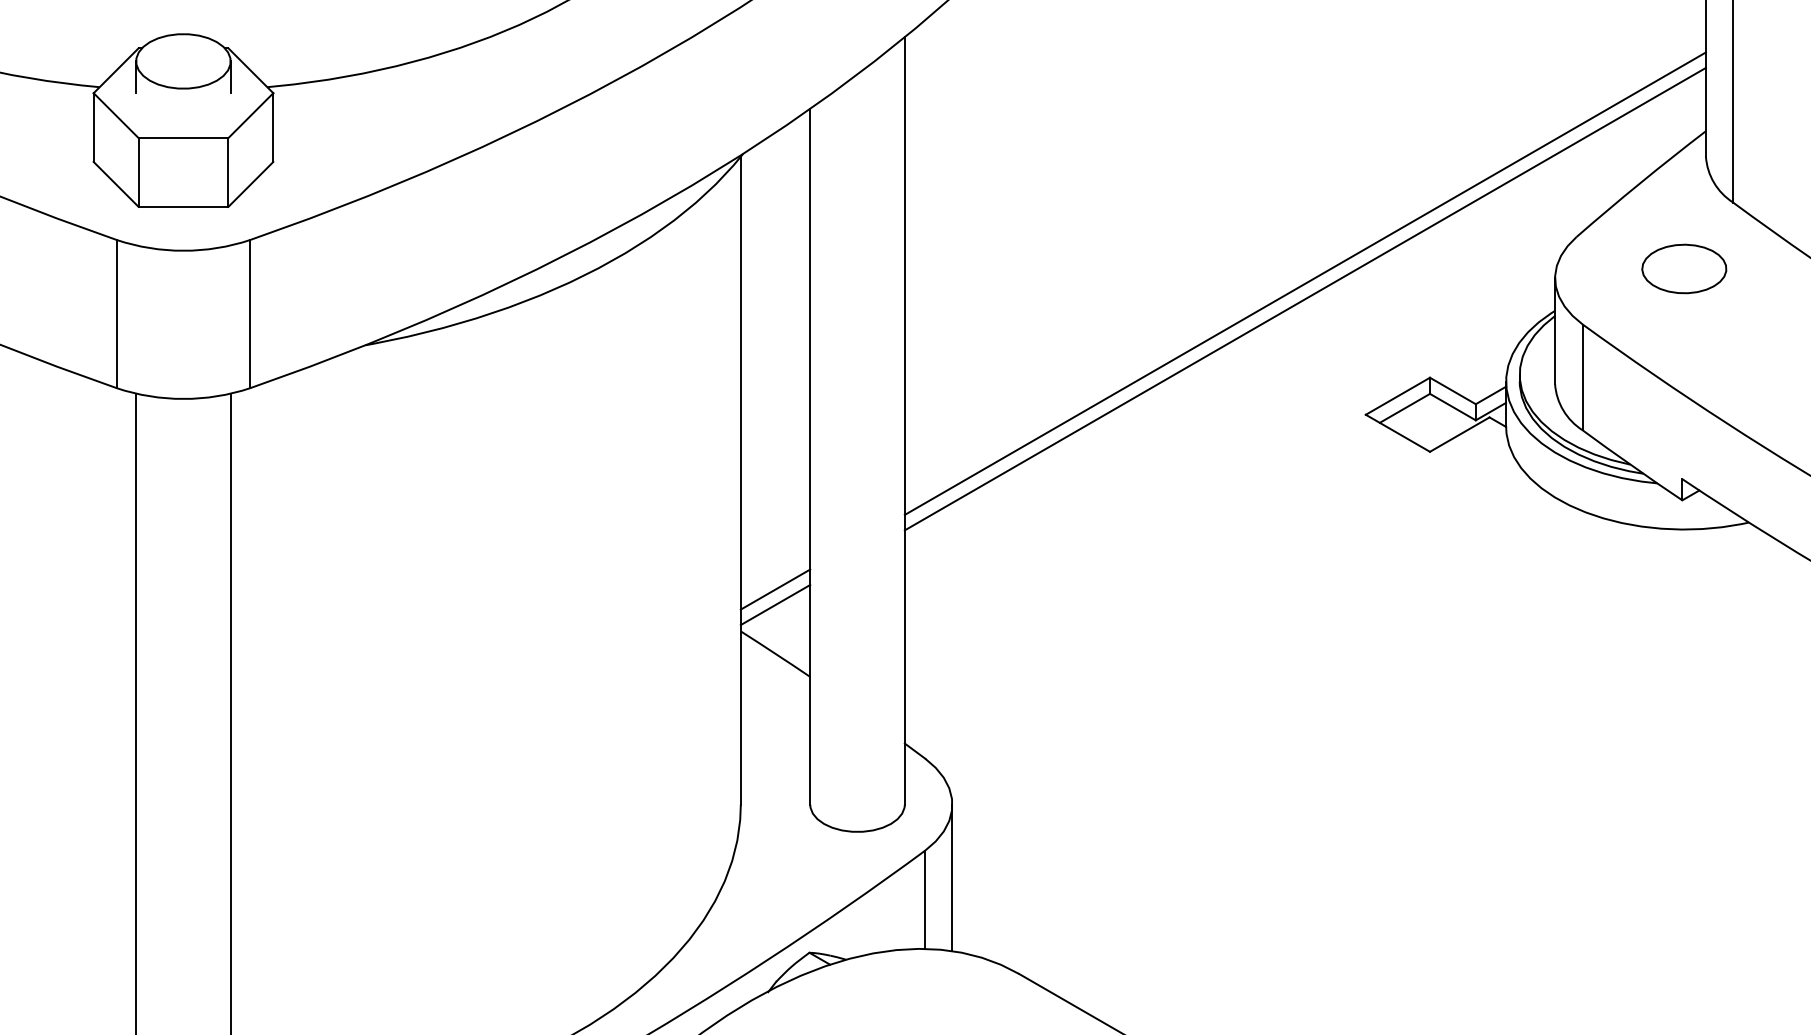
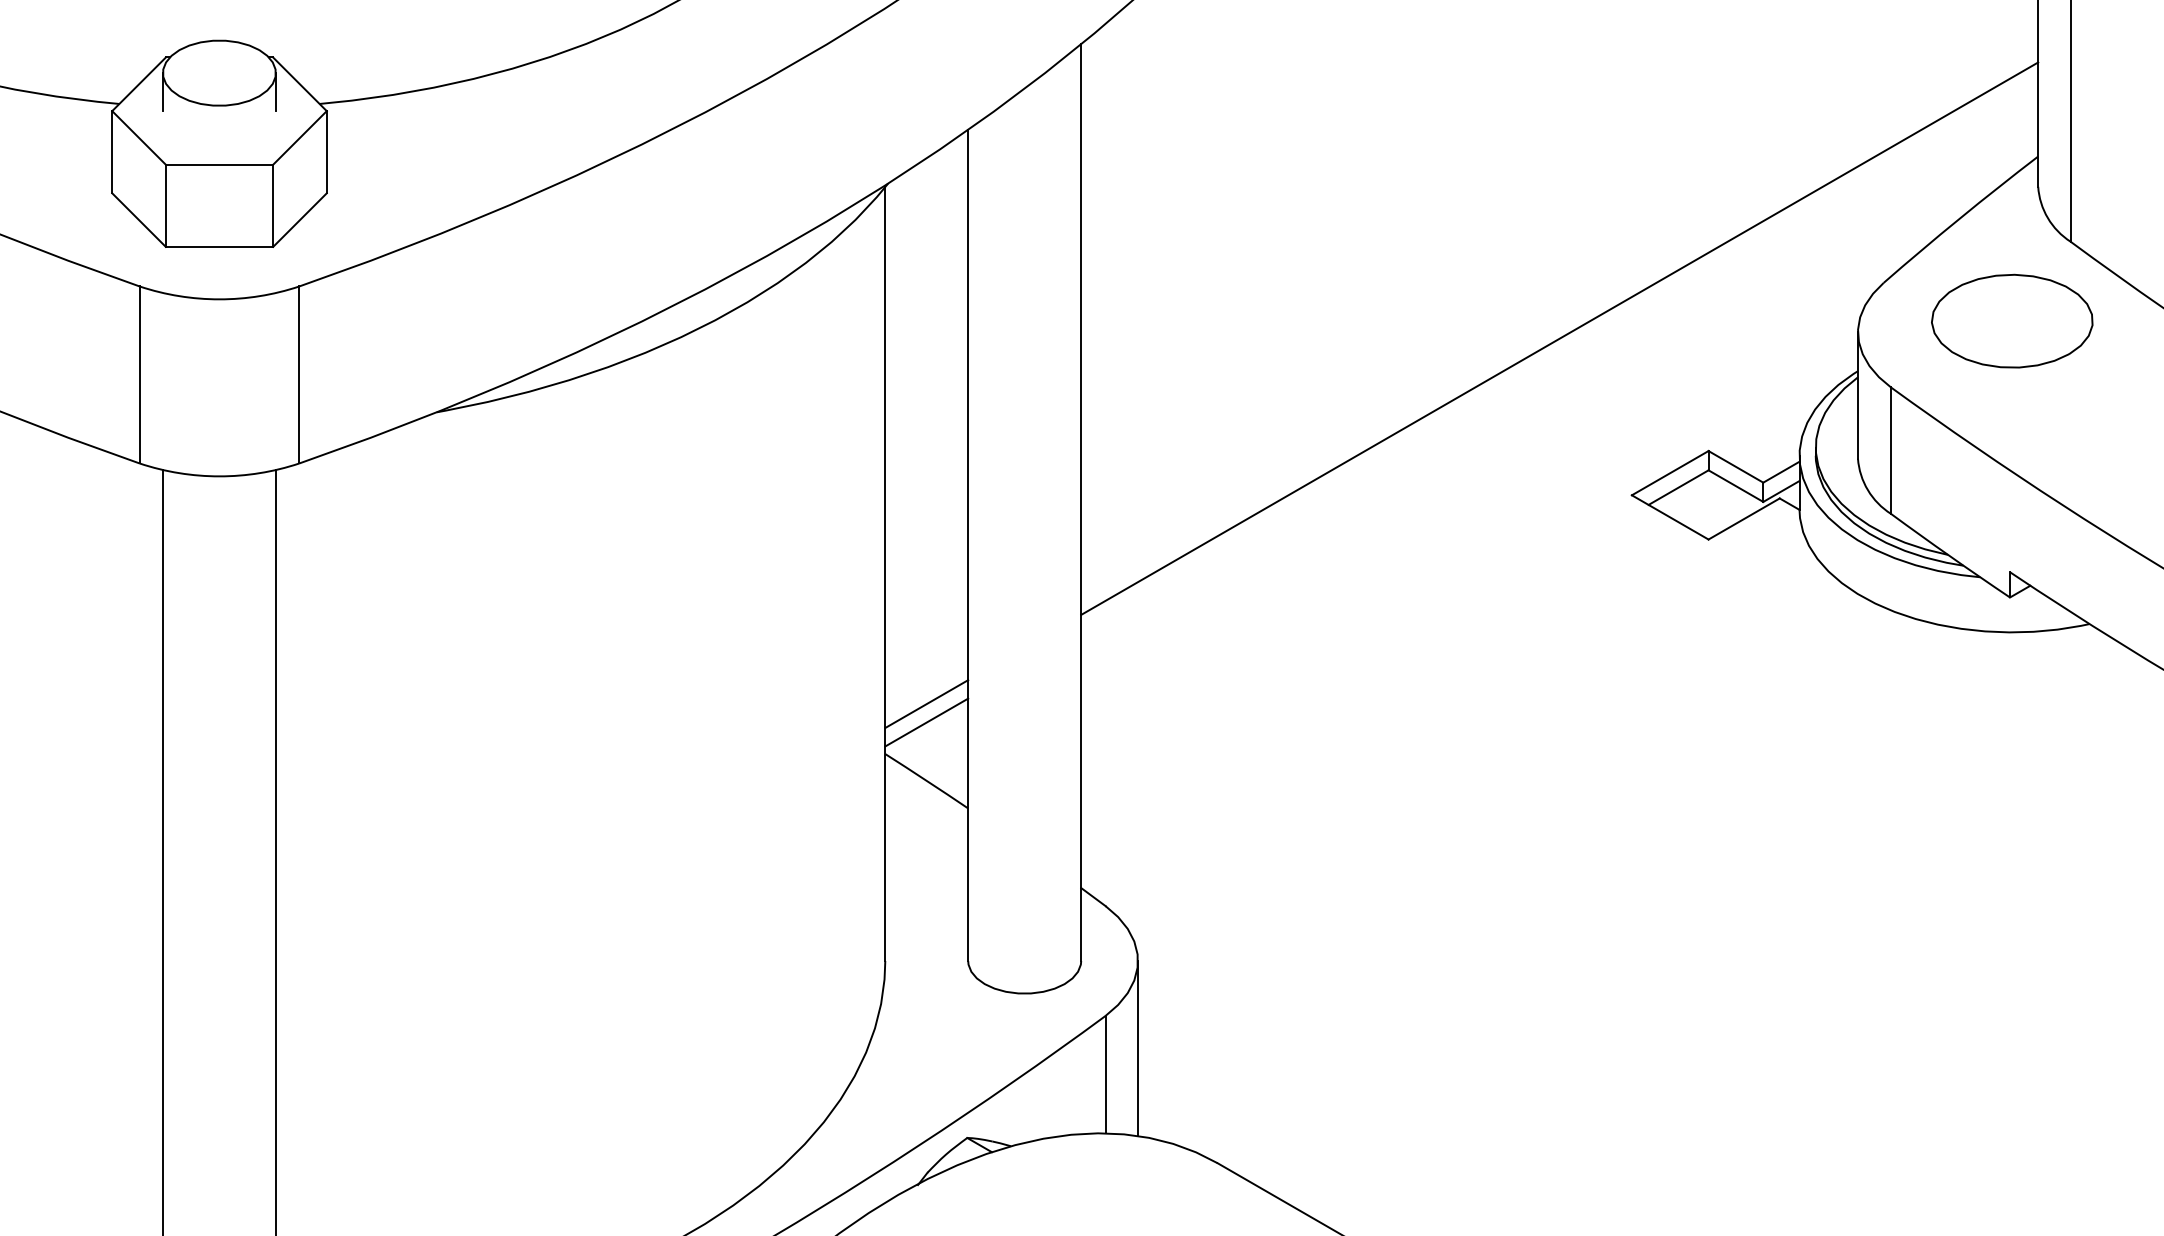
part: (1684, 268) -> (2012, 320), size x1.6
line: (1305, 298) -> (1559, 356), removed

